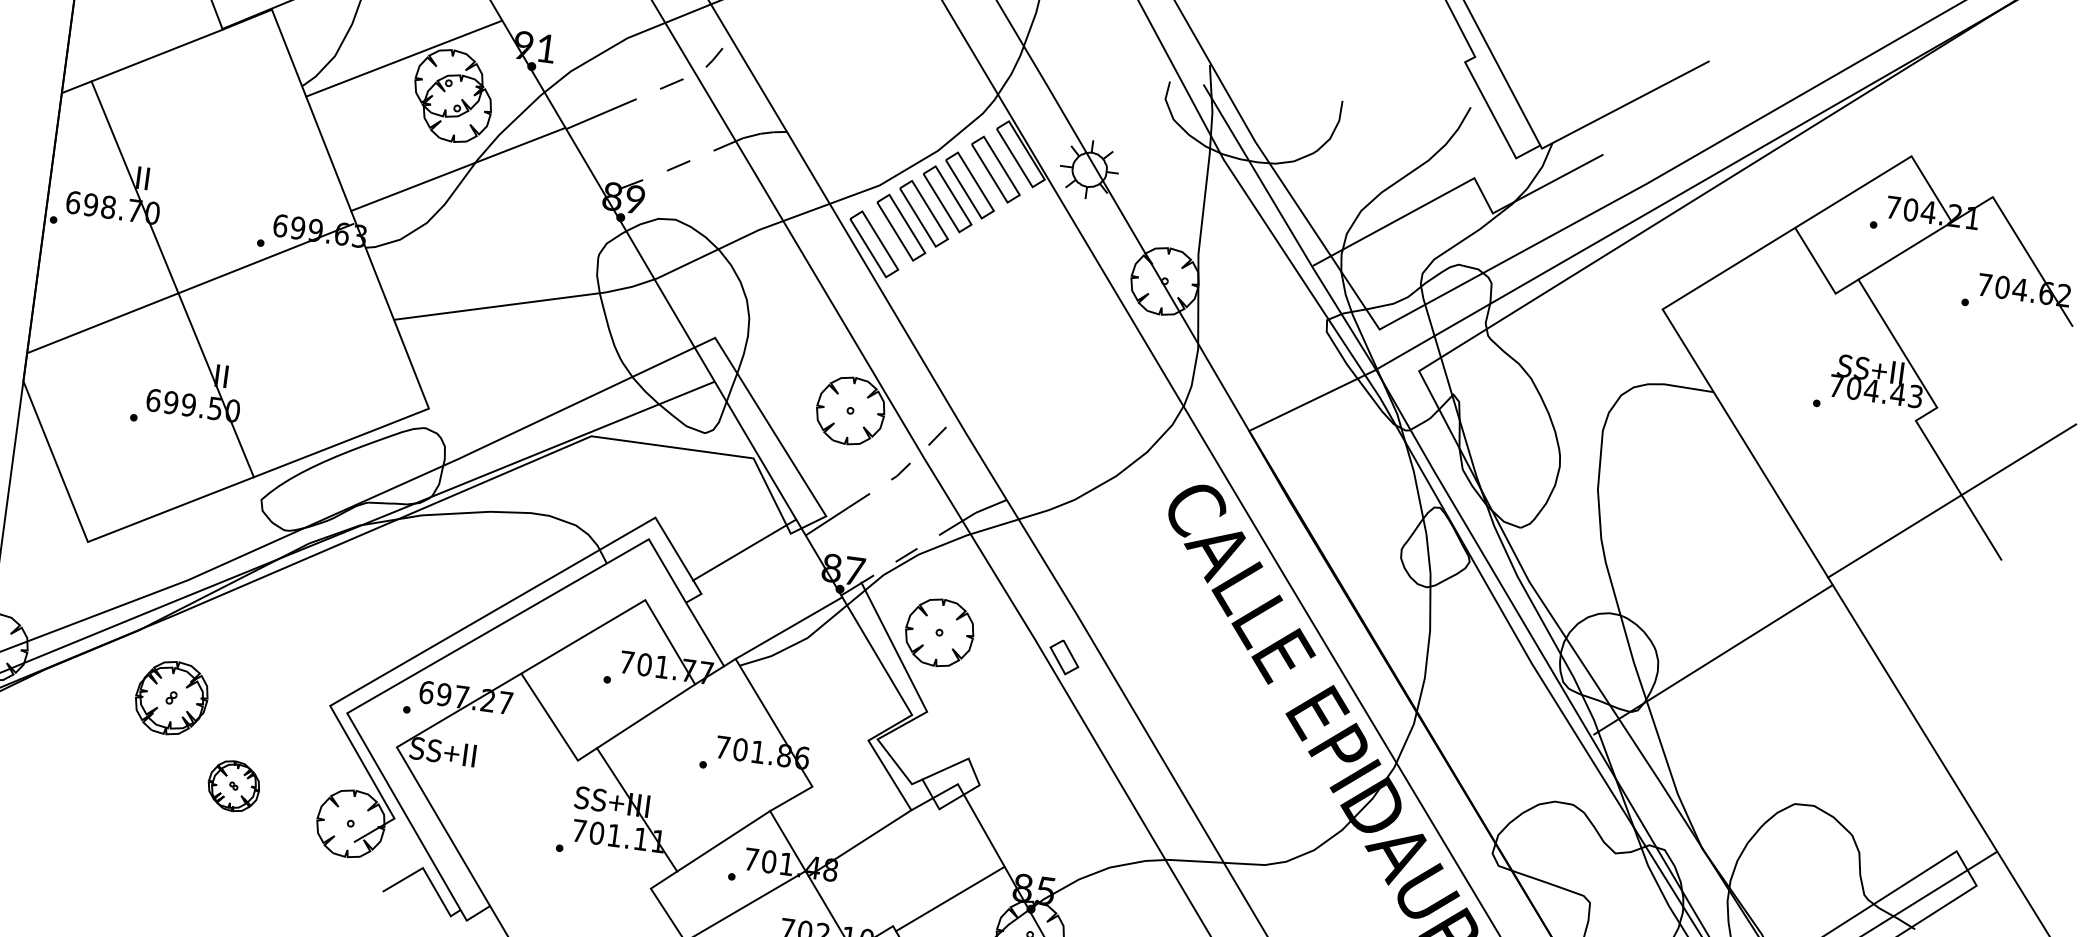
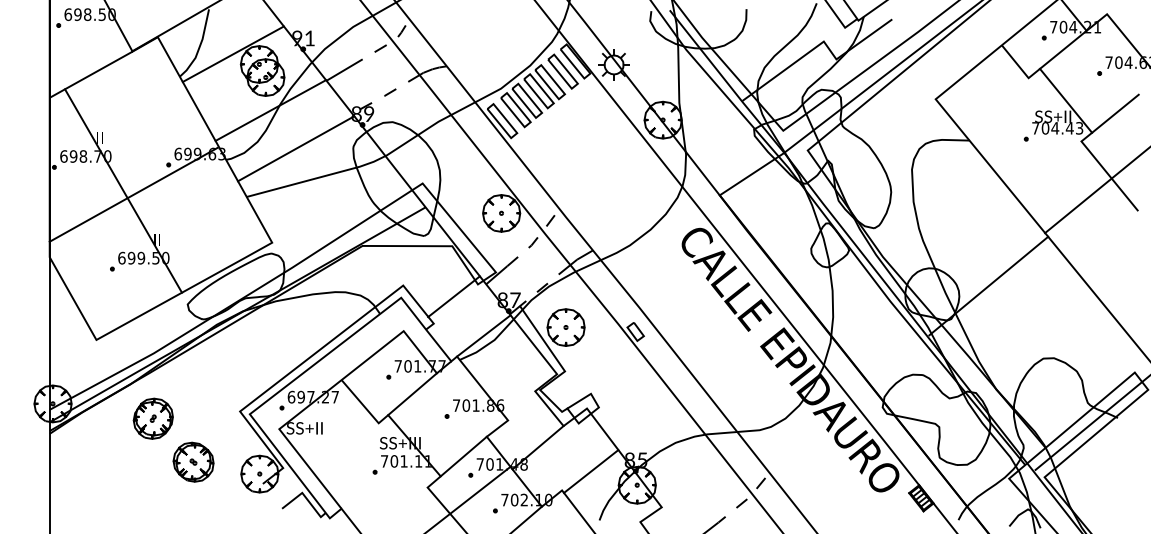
line: (495, 244) -> (296, 148), added
line: (1984, 378) -> (1115, 113), added
part: (233, 785) -> (193, 461), size x1.43

